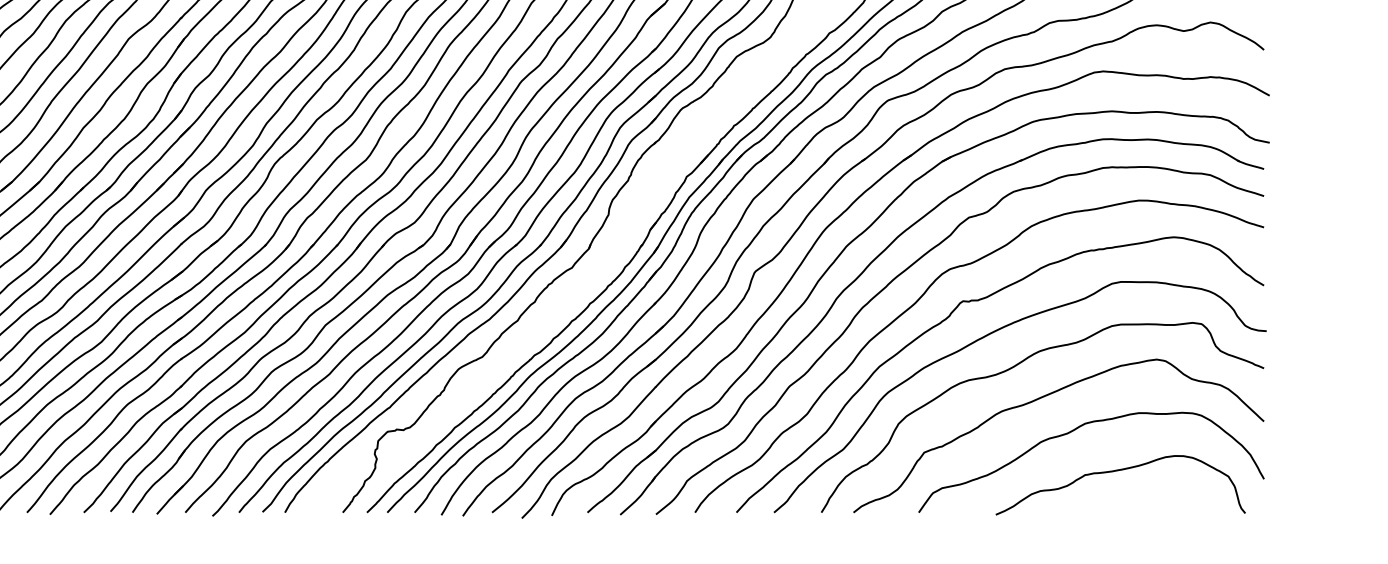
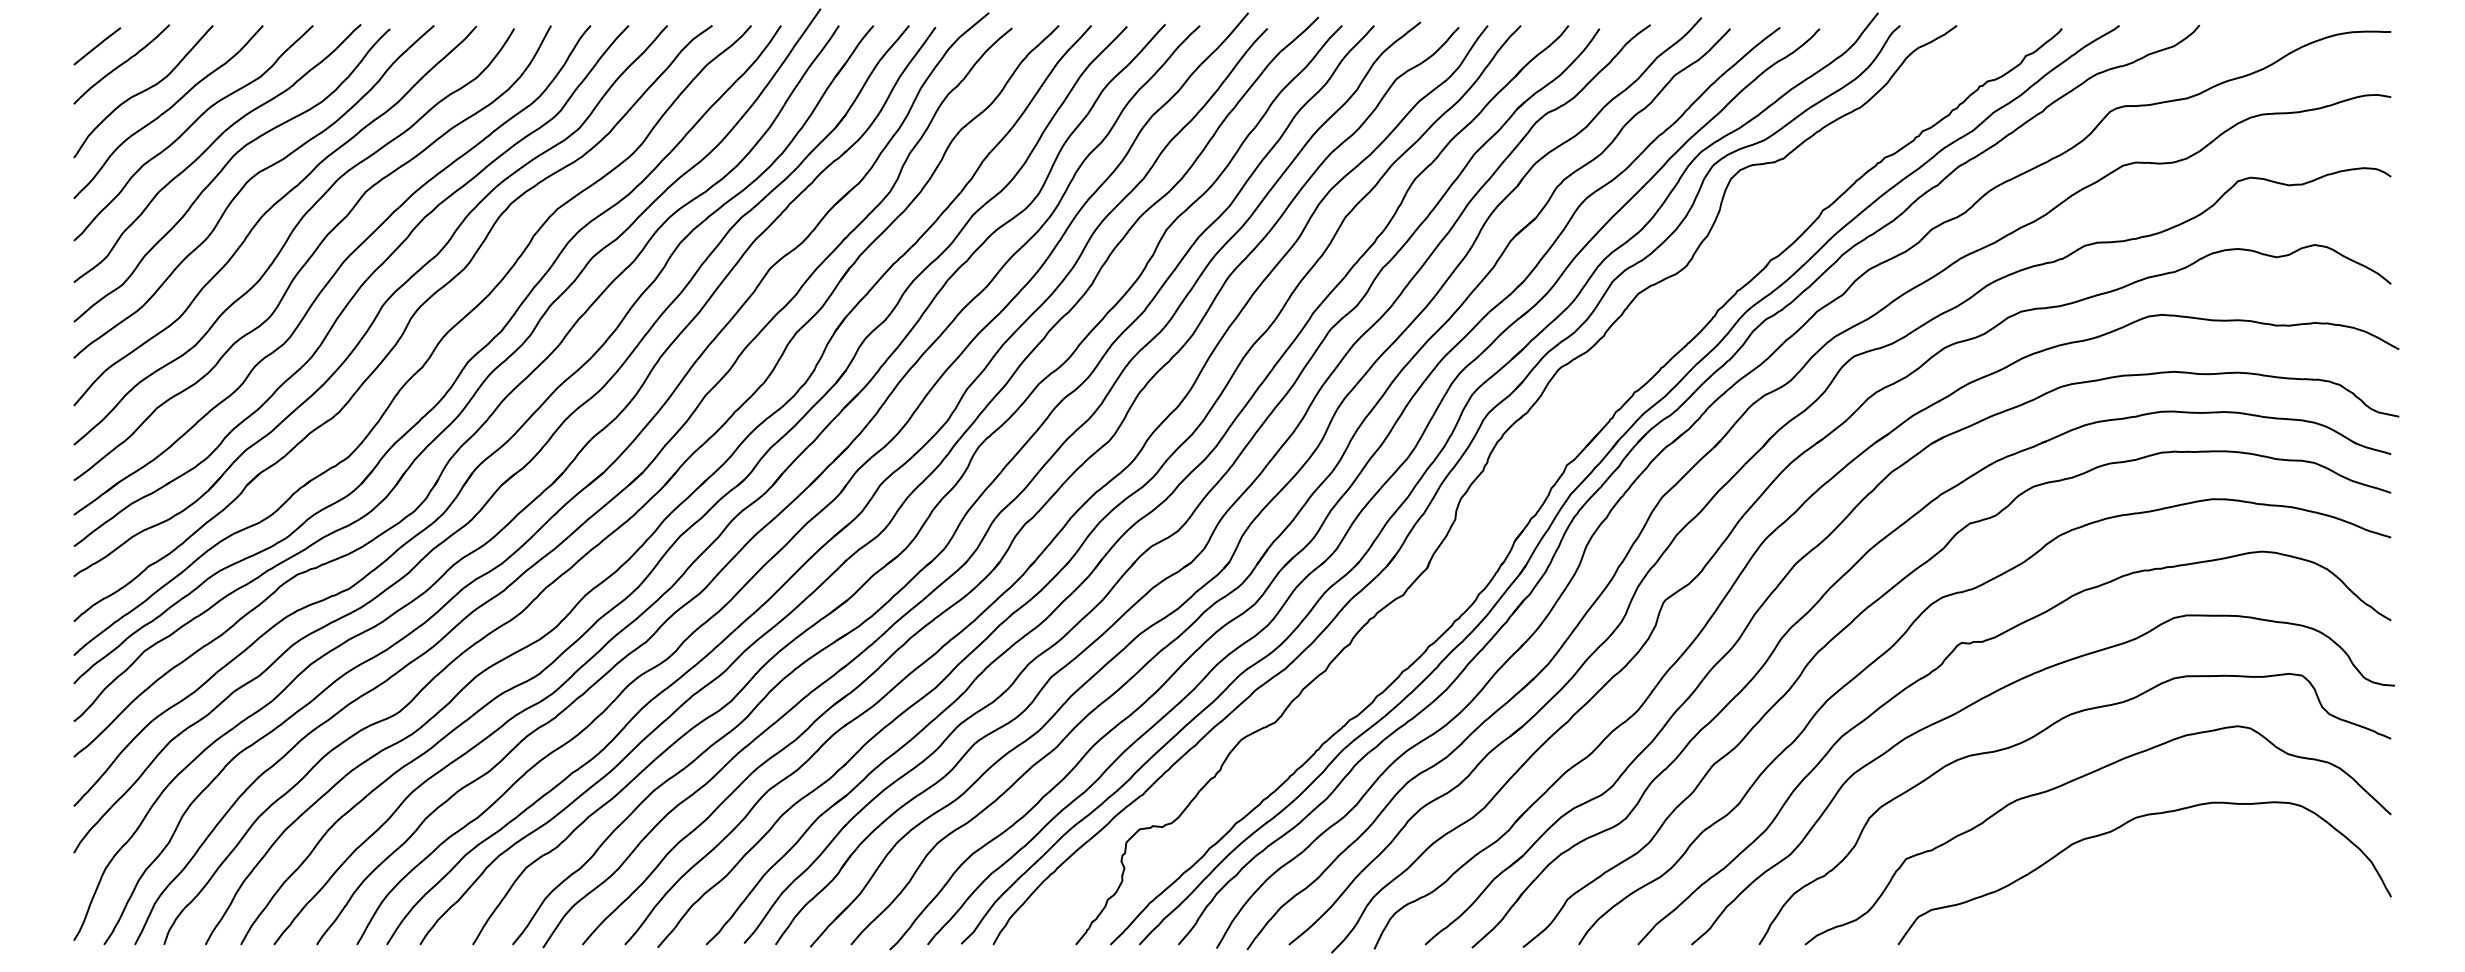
curve: (1118, 471) -> (2183, 885), removed

